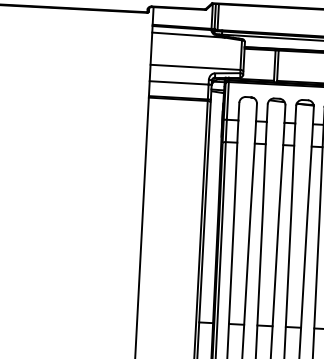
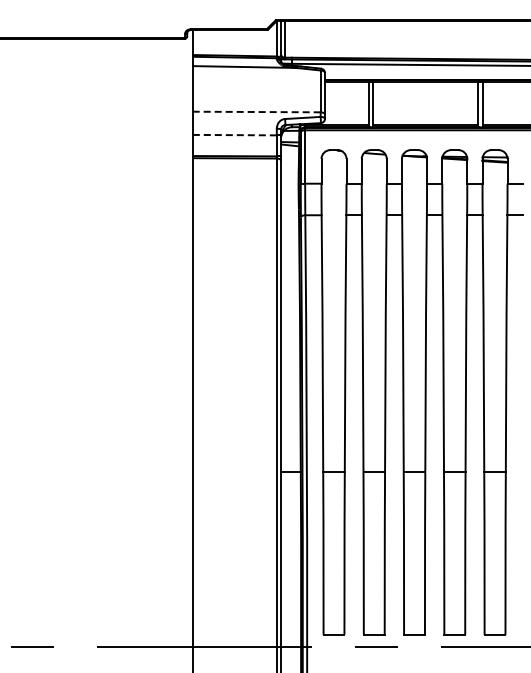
line: (195, 67) -> (257, 112), solid -> dashed
line: (179, 83) -> (235, 135), solid -> dashed

